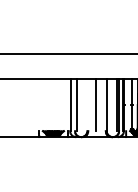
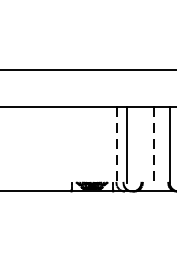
line: (70, 105) -> (116, 145), solid -> dashed
line: (96, 105) -> (154, 145), solid -> dashed

